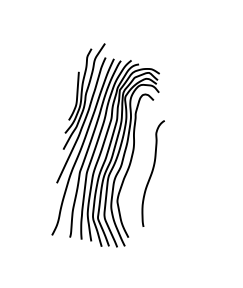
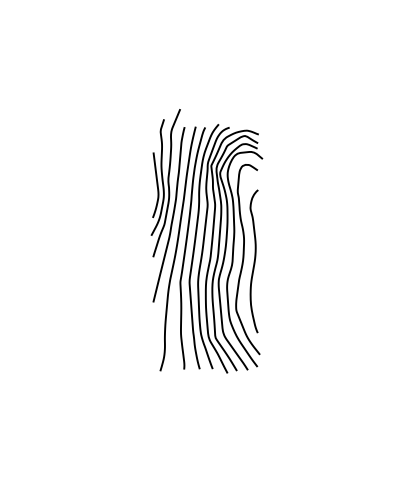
curve: (150, 173) -> (253, 261), moved

